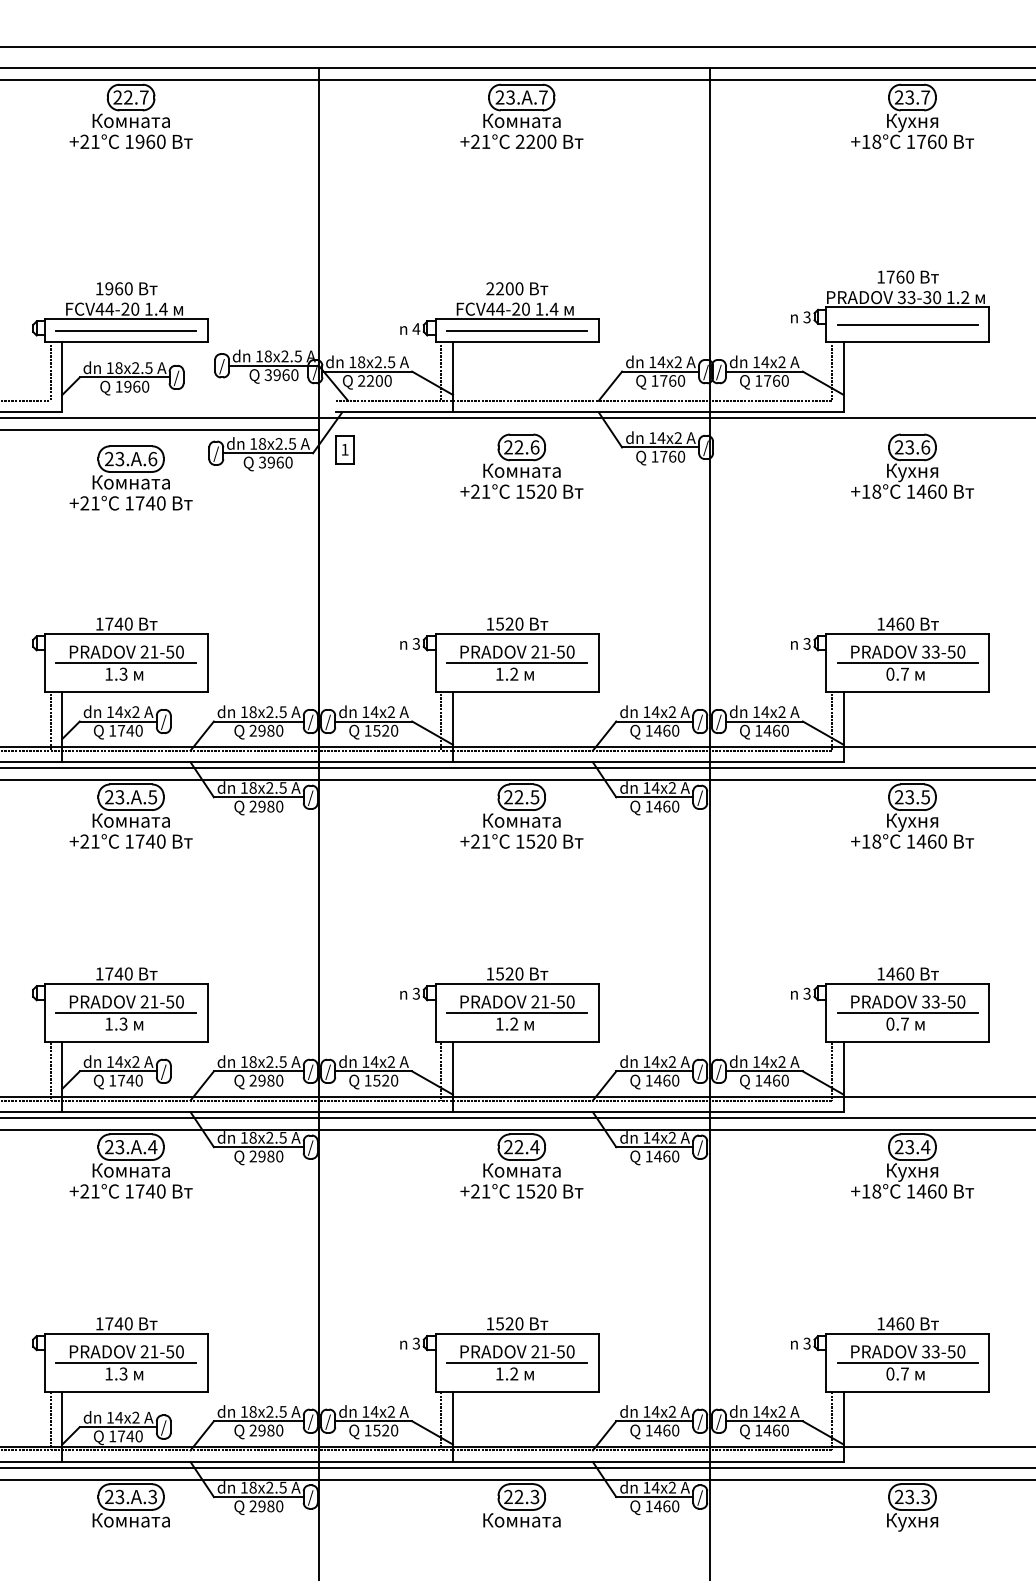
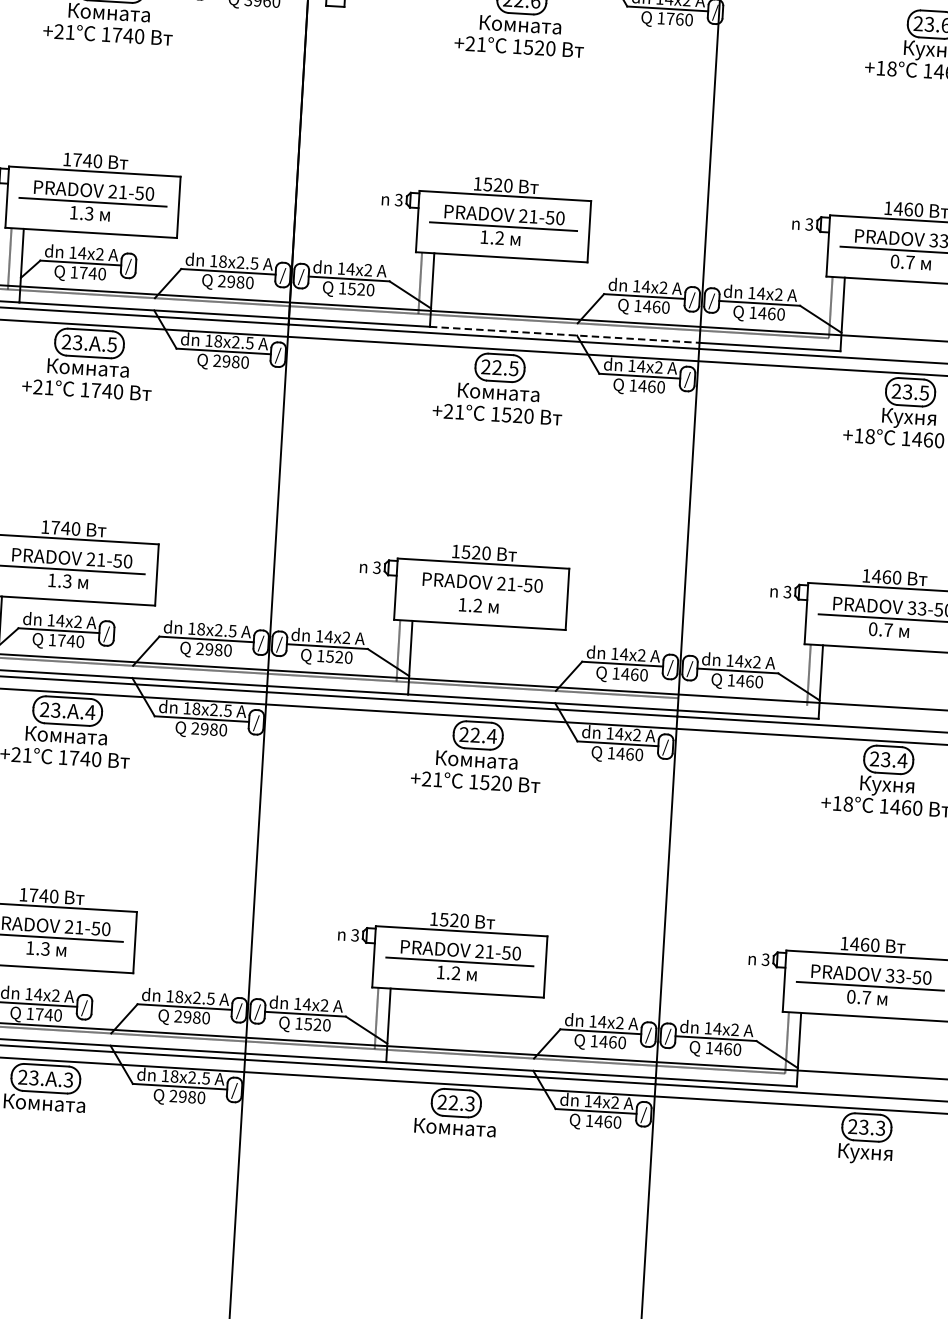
line: (581, 762) -> (564, 335), solid -> dashed
line: (517, 1013) -> (482, 594), removed
line: (770, 1100) -> (742, 701), removed

